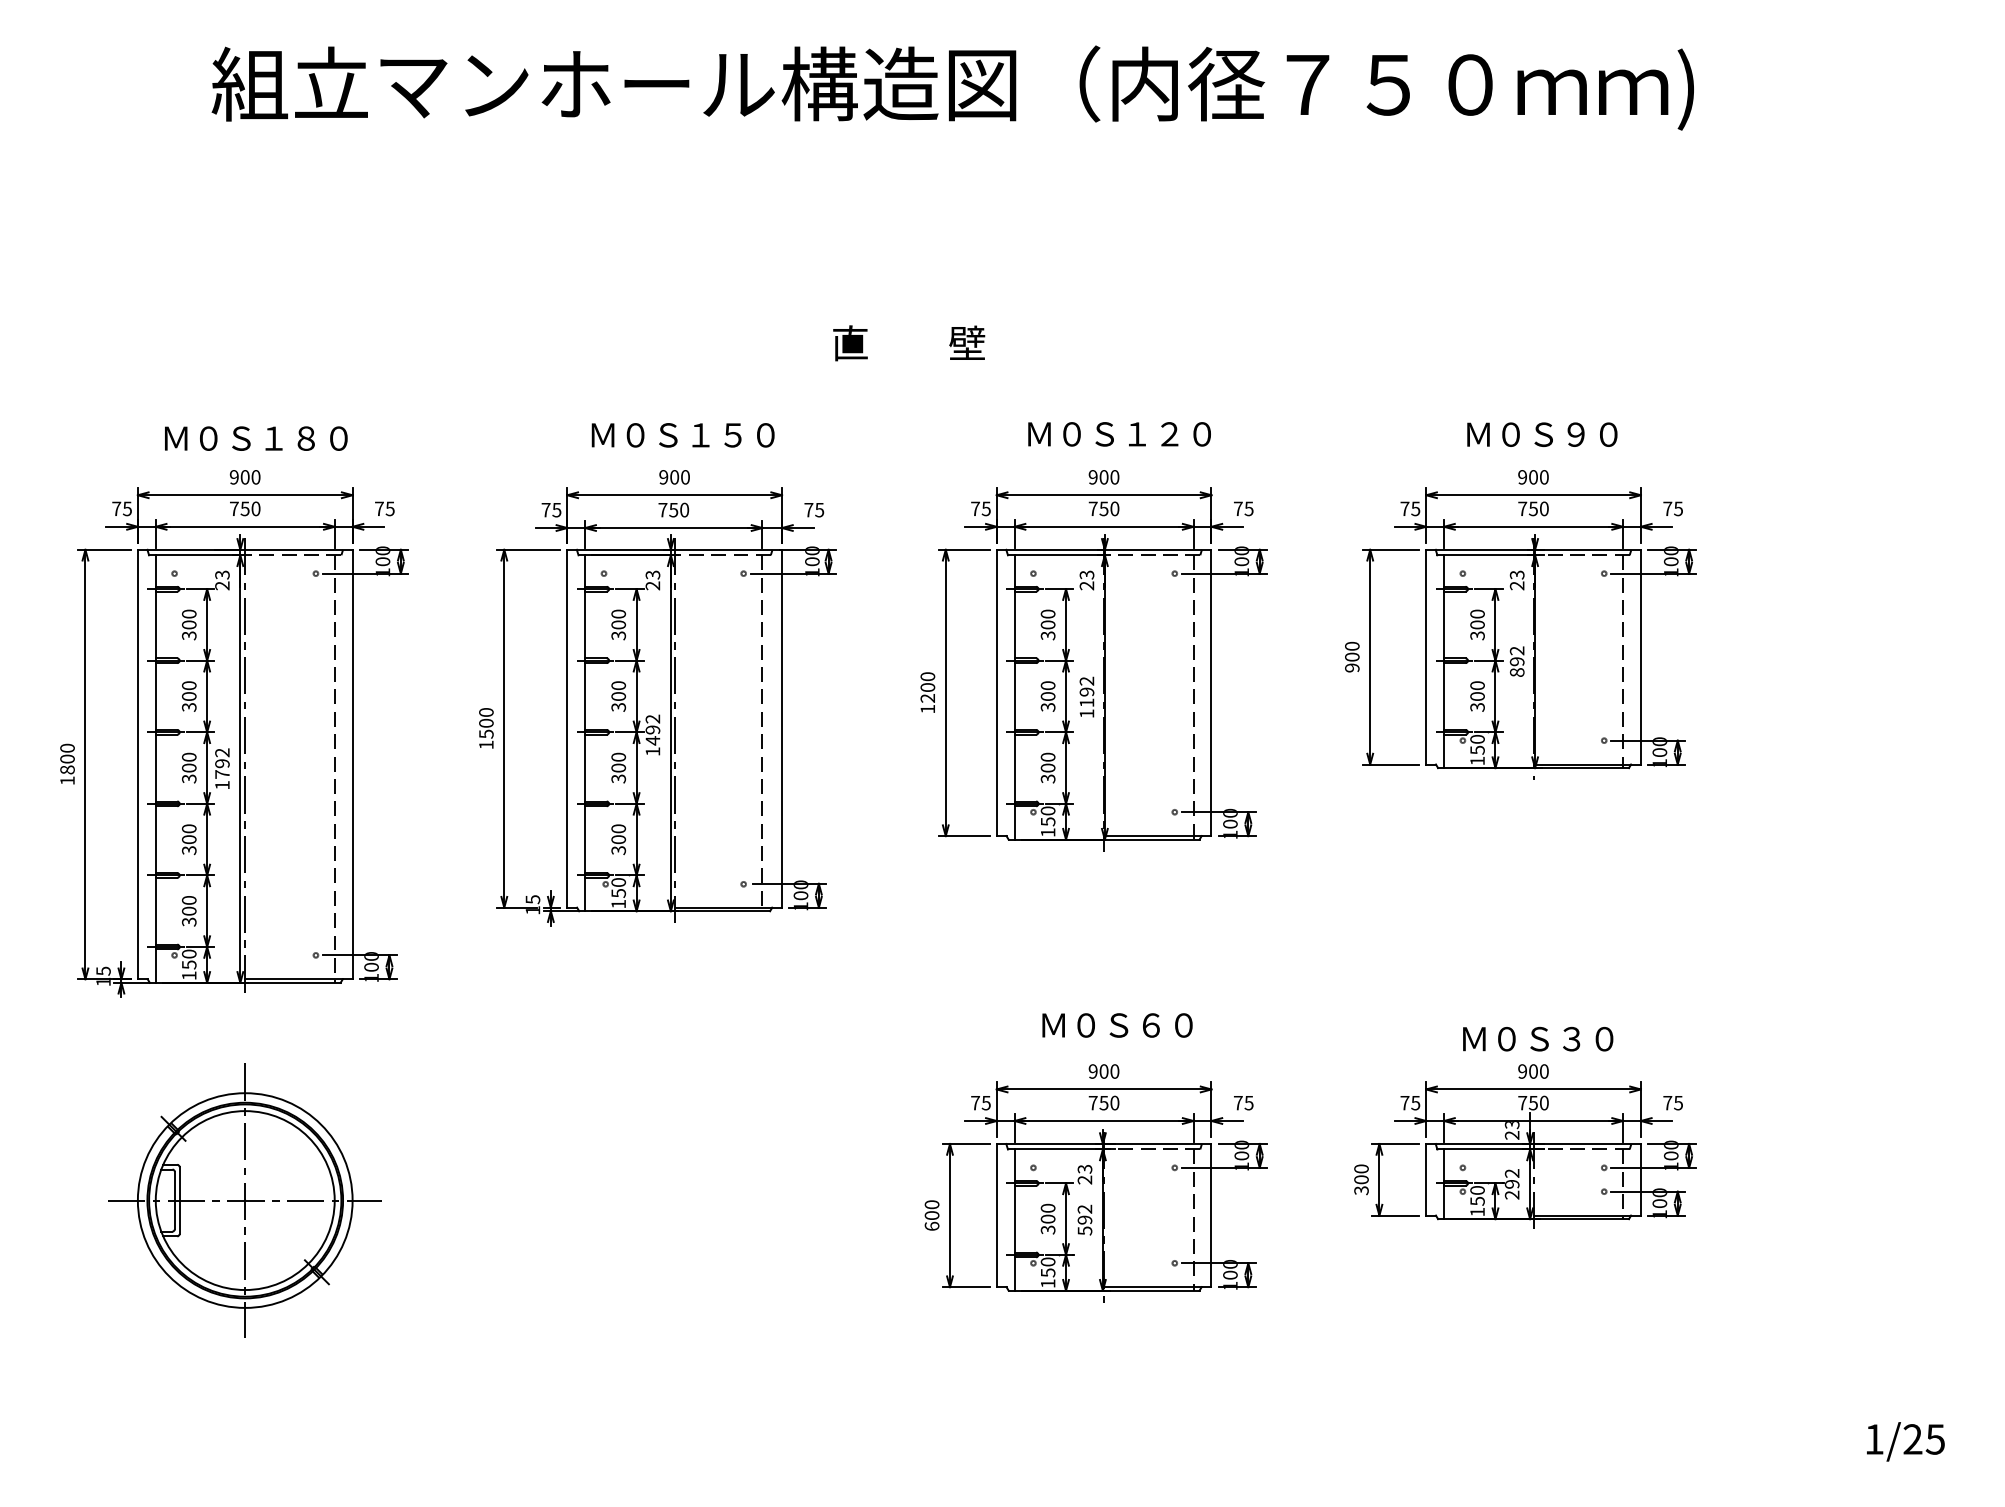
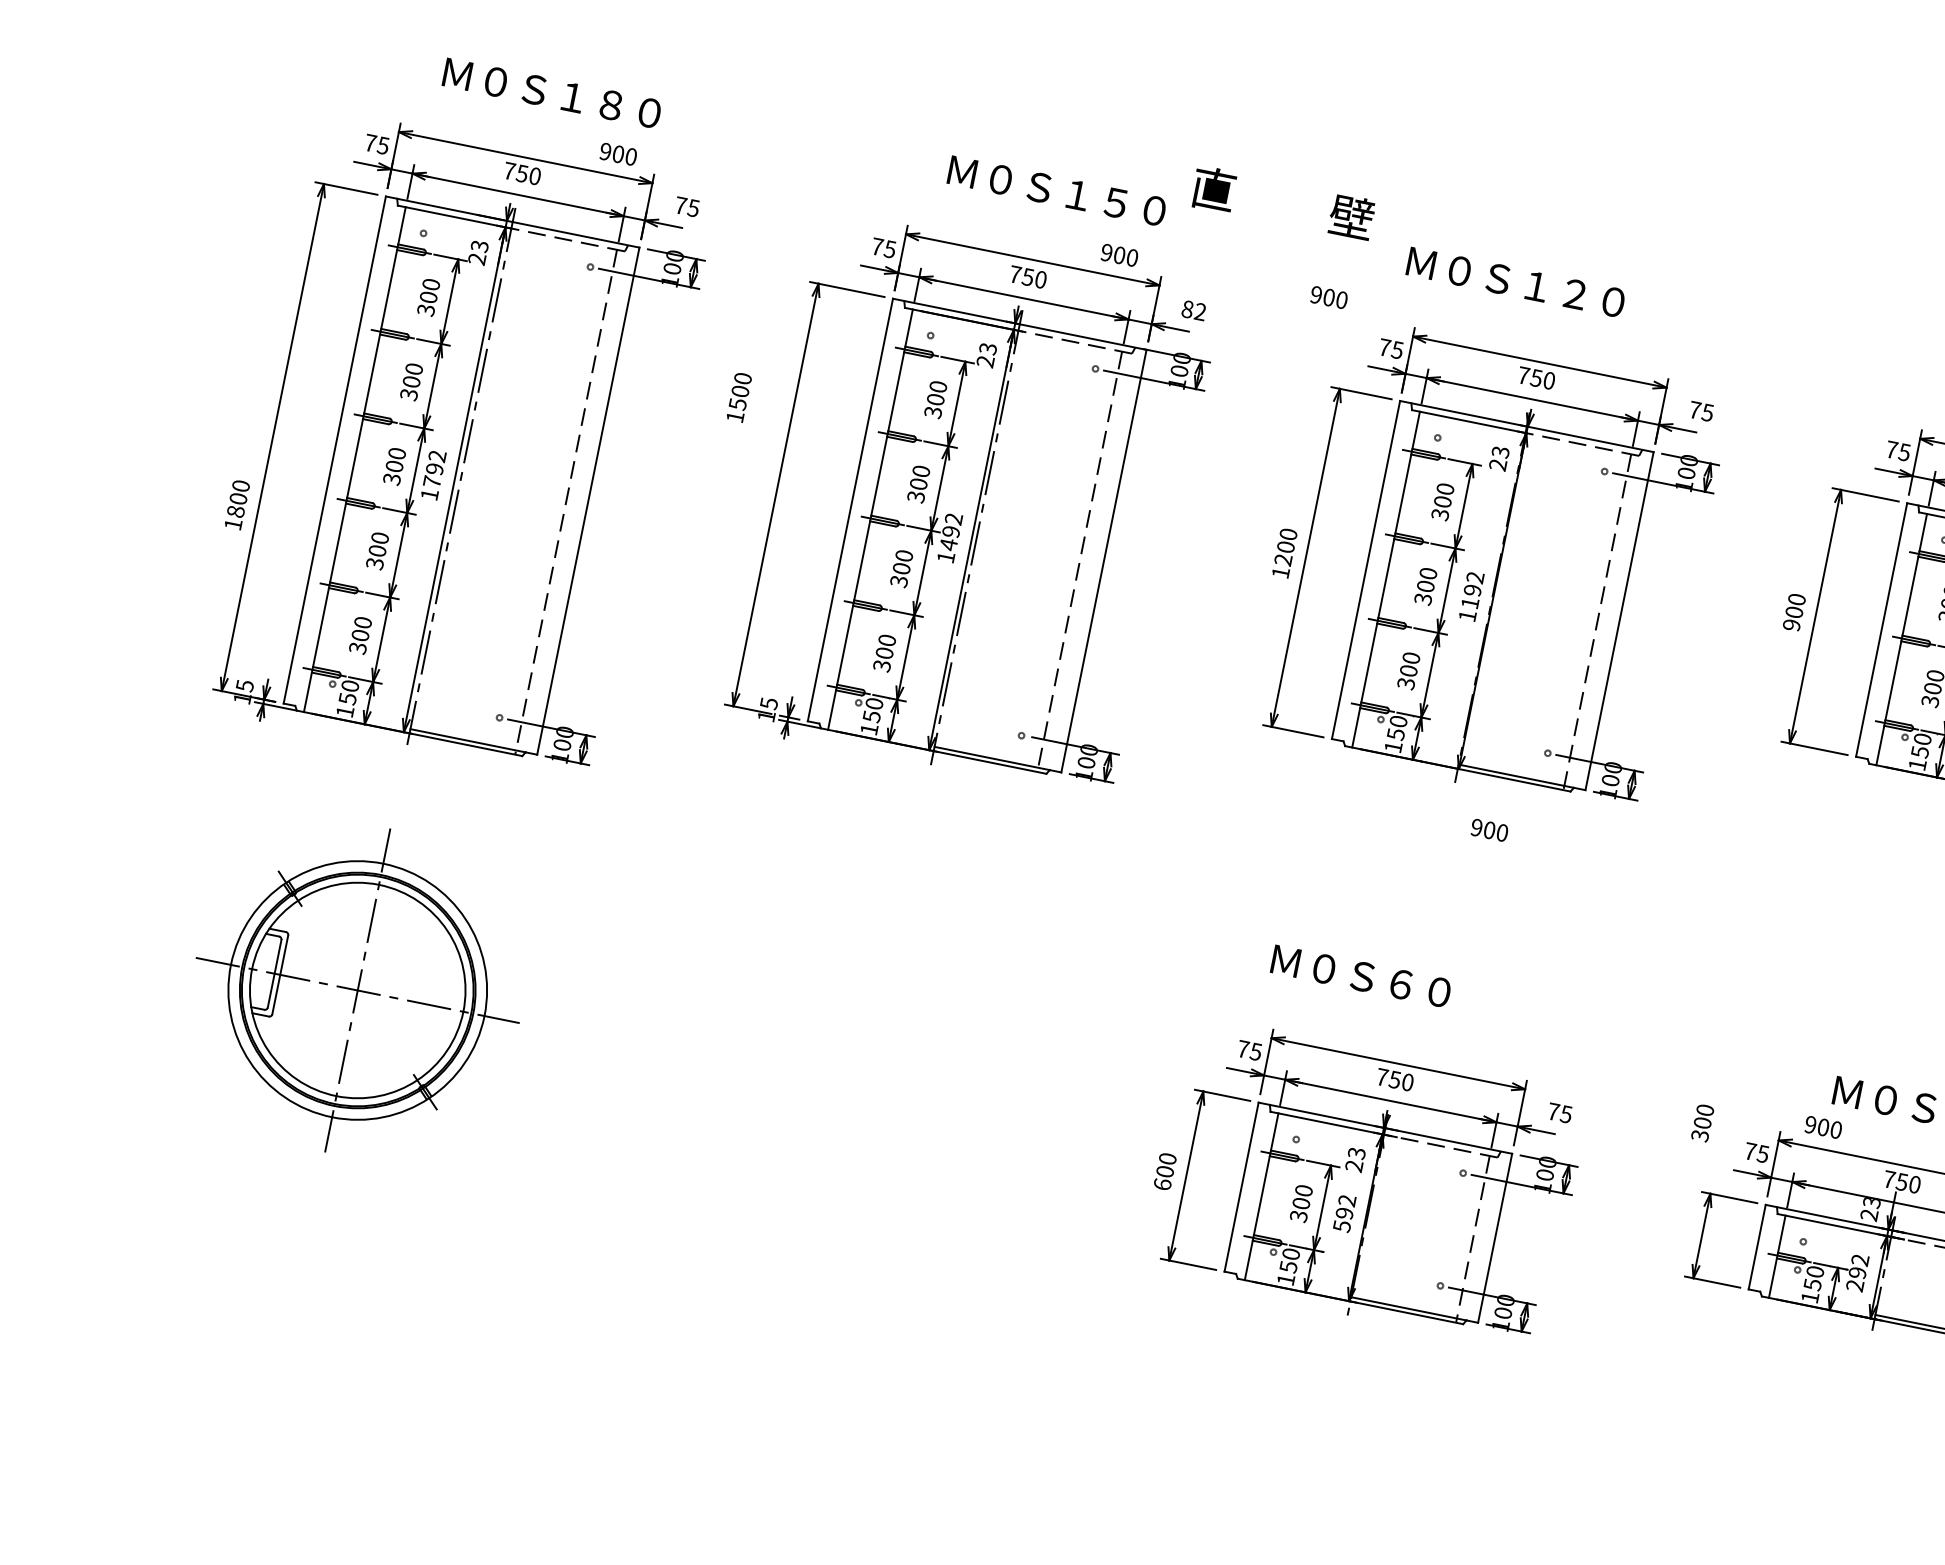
text: (909, 343) -> (1283, 203), moved
text: (1119, 434) -> (1515, 282), moved
text: (244, 477) -> (617, 154), moved
text: (674, 477) -> (1119, 255), moved
text: (1103, 477) -> (1328, 297), moved
text: (814, 509) -> (1194, 309), 75 -> 82
text: (486, 728) -> (739, 397), moved
text: (67, 763) -> (237, 504), moved
text: (1117, 1025) -> (1361, 976), moved
text: (1103, 1071) -> (1488, 830), moved
text: (1533, 1071) -> (1823, 1127), moved
text: (1361, 1179) -> (1702, 1122), moved

